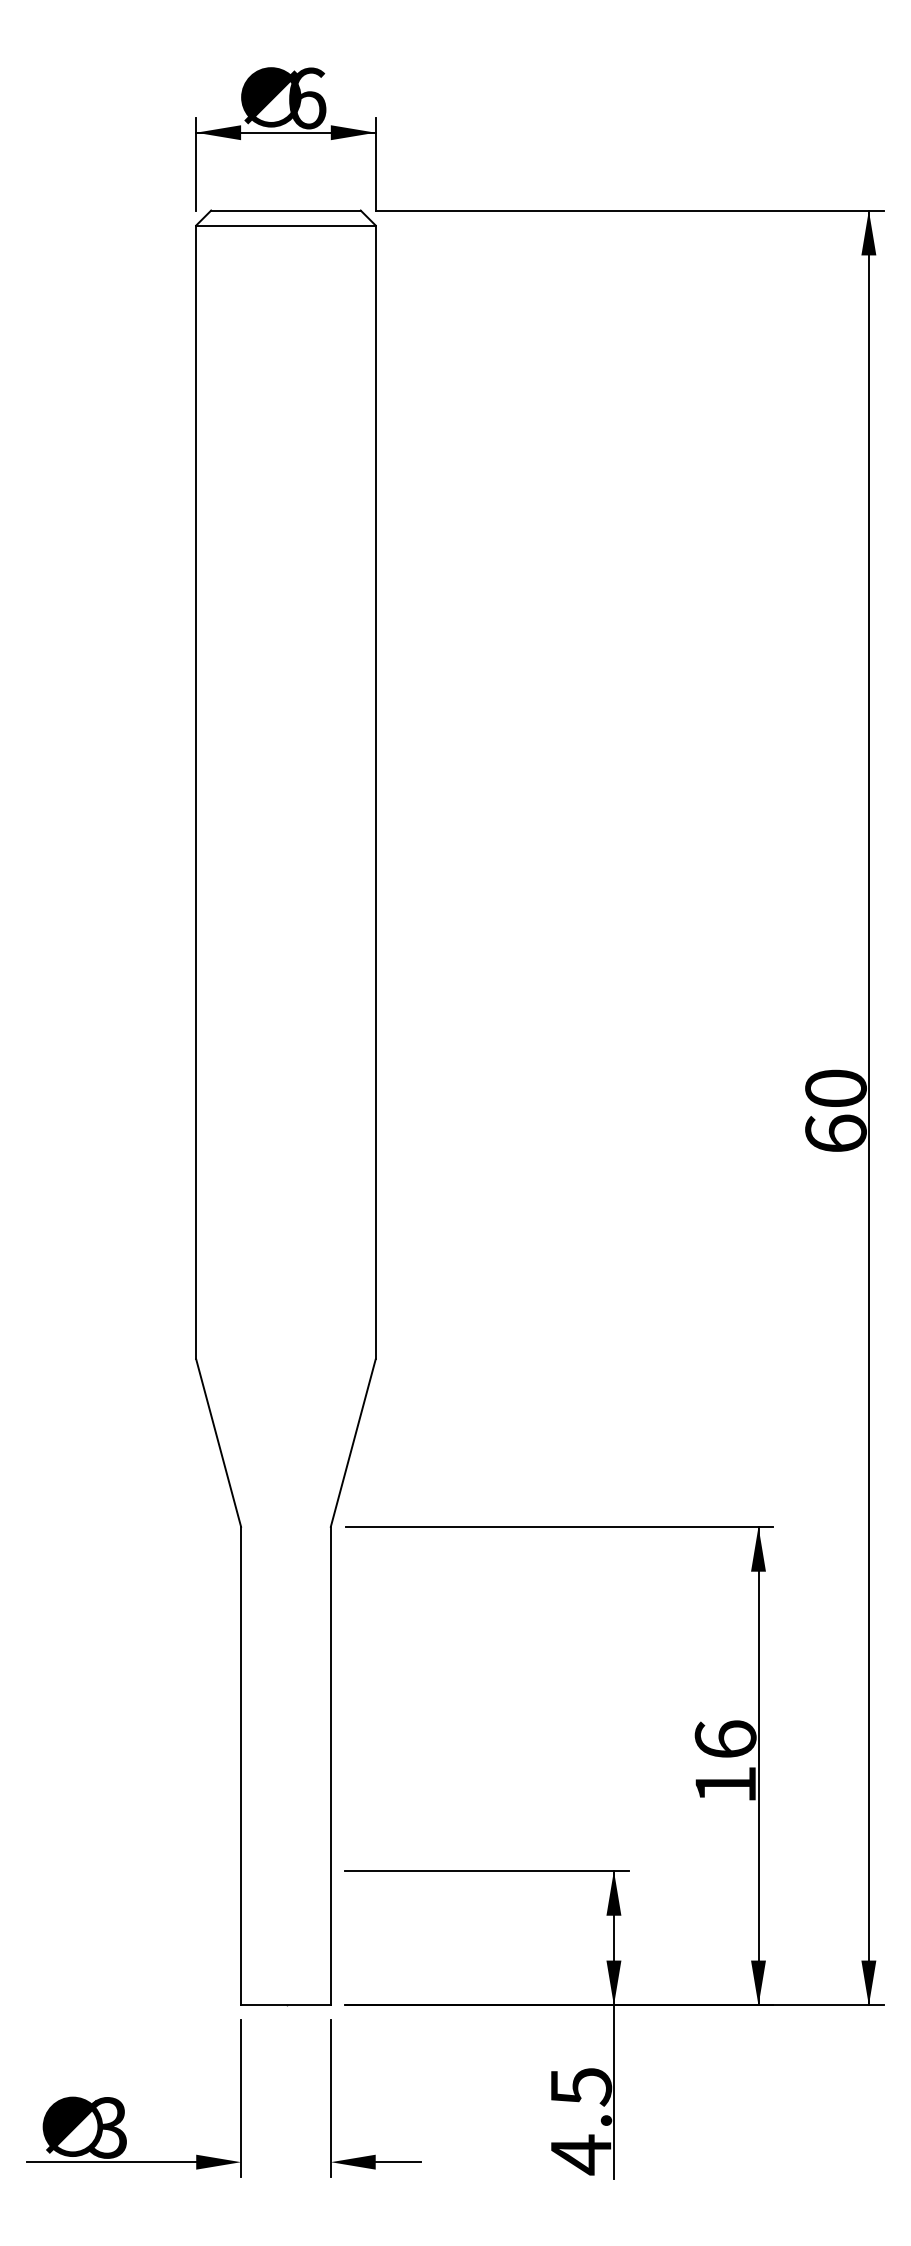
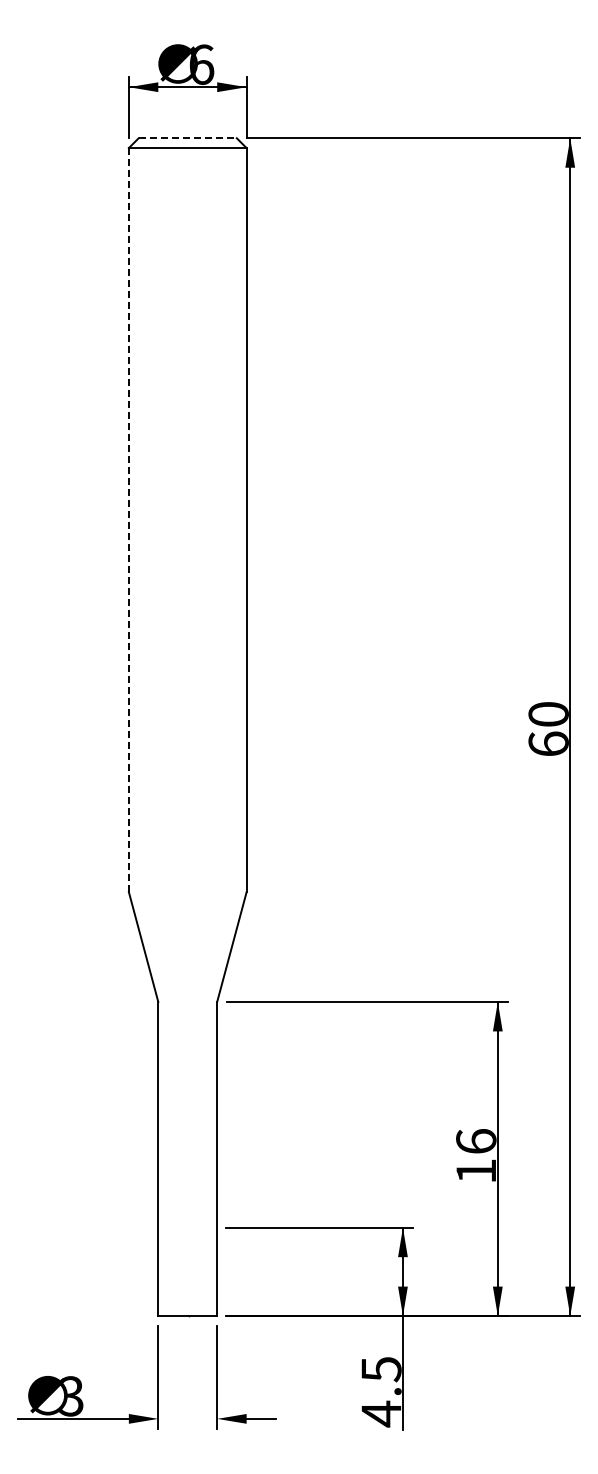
line: (287, 210) -> (188, 138), solid -> dashed
line: (195, 793) -> (128, 520), solid -> dashed

